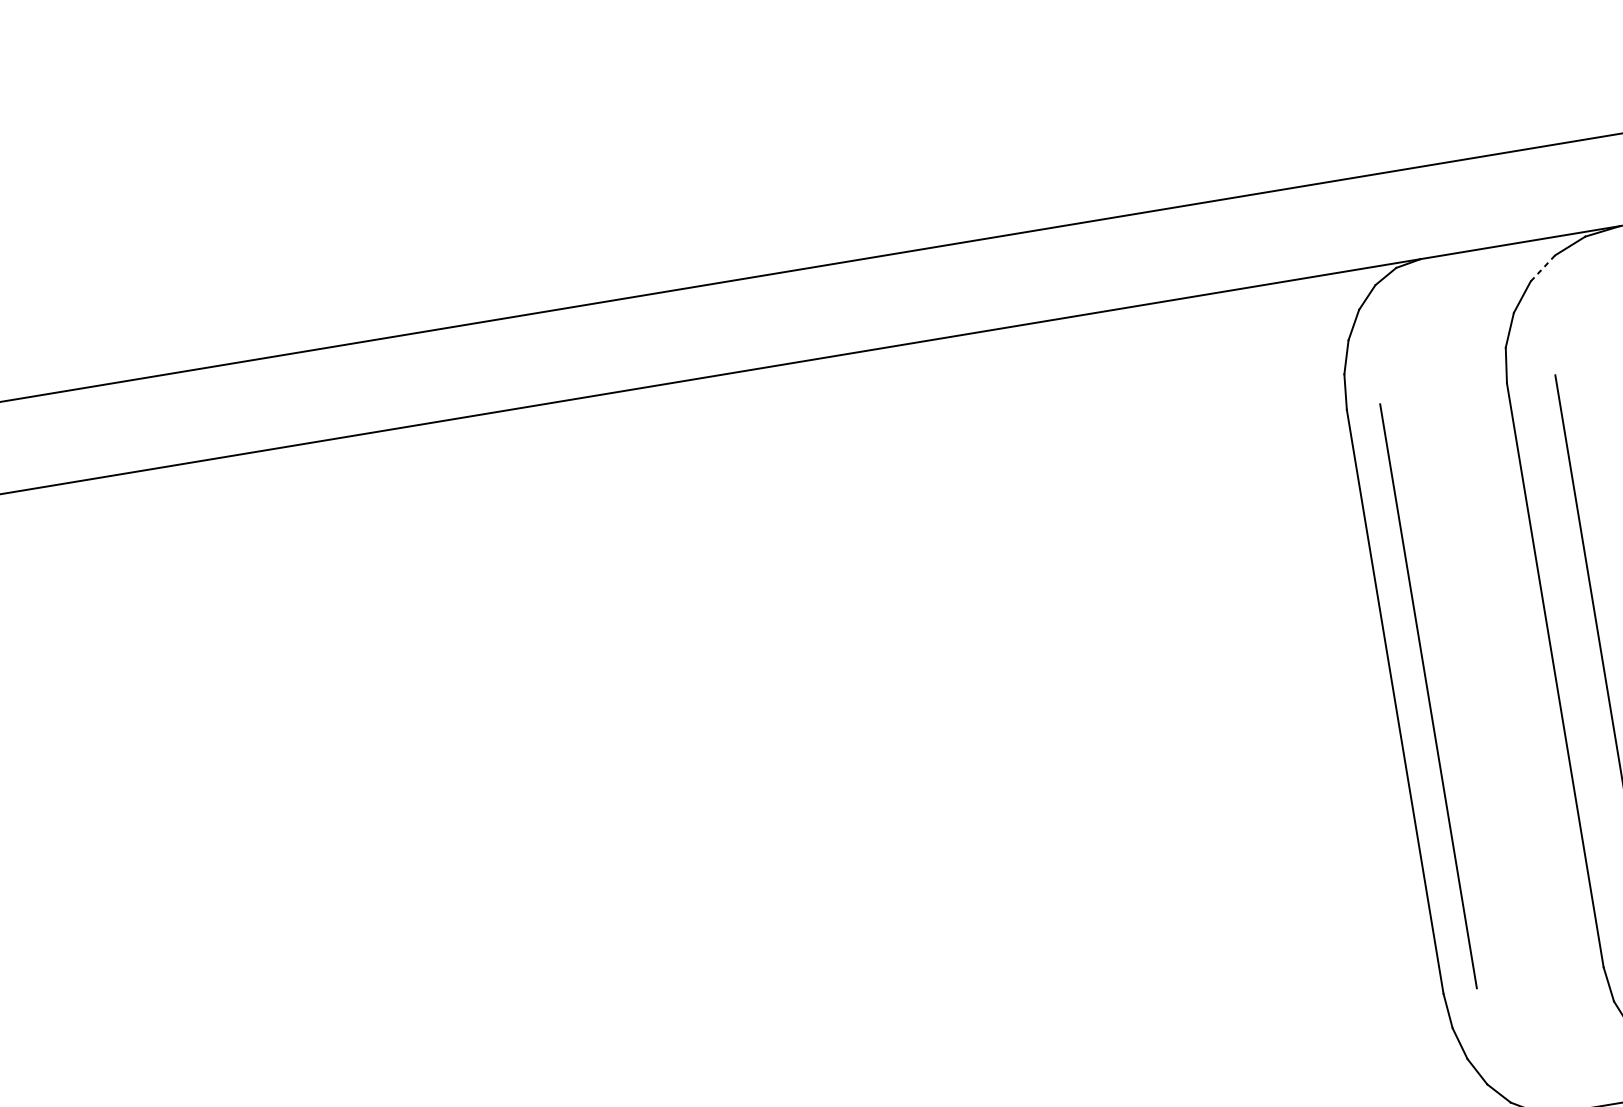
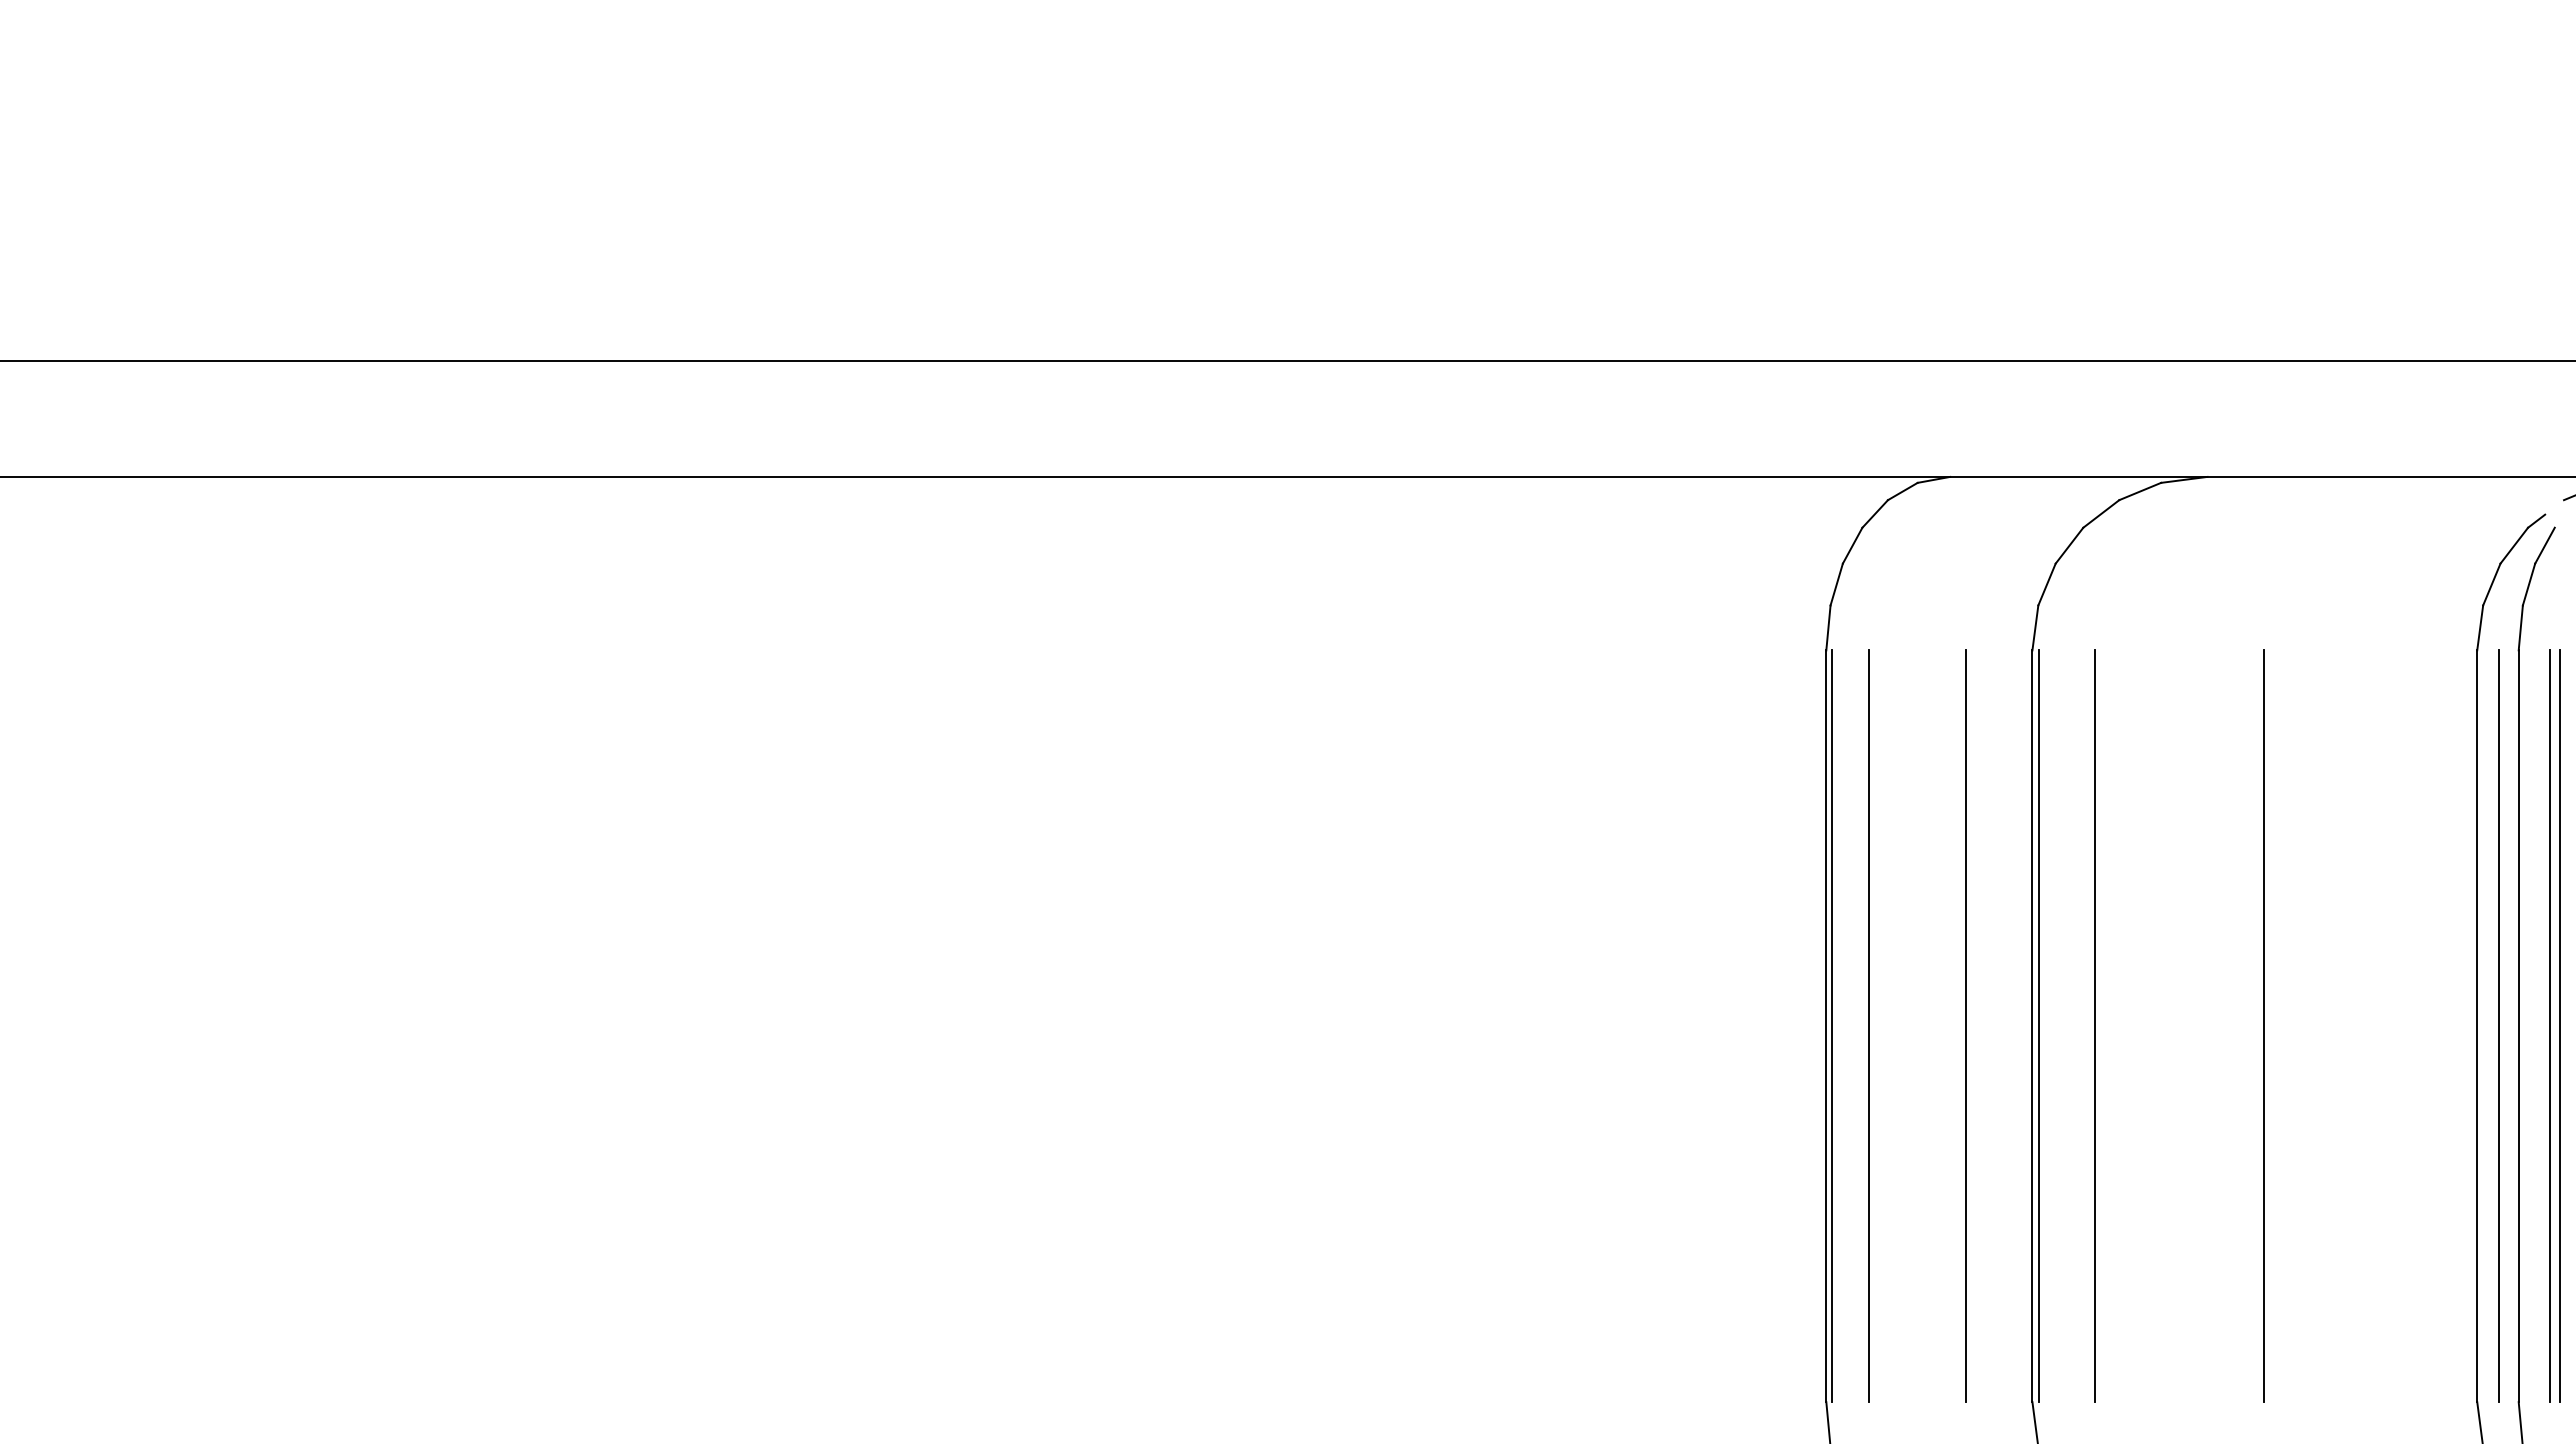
line: (1543, 268) -> (2101, 513), dashed -> solid
line: (1560, 674) -> (2038, 1026), added
line: (1504, 683) -> (1966, 1026), added
line: (1399, 701) -> (1831, 1026), added

